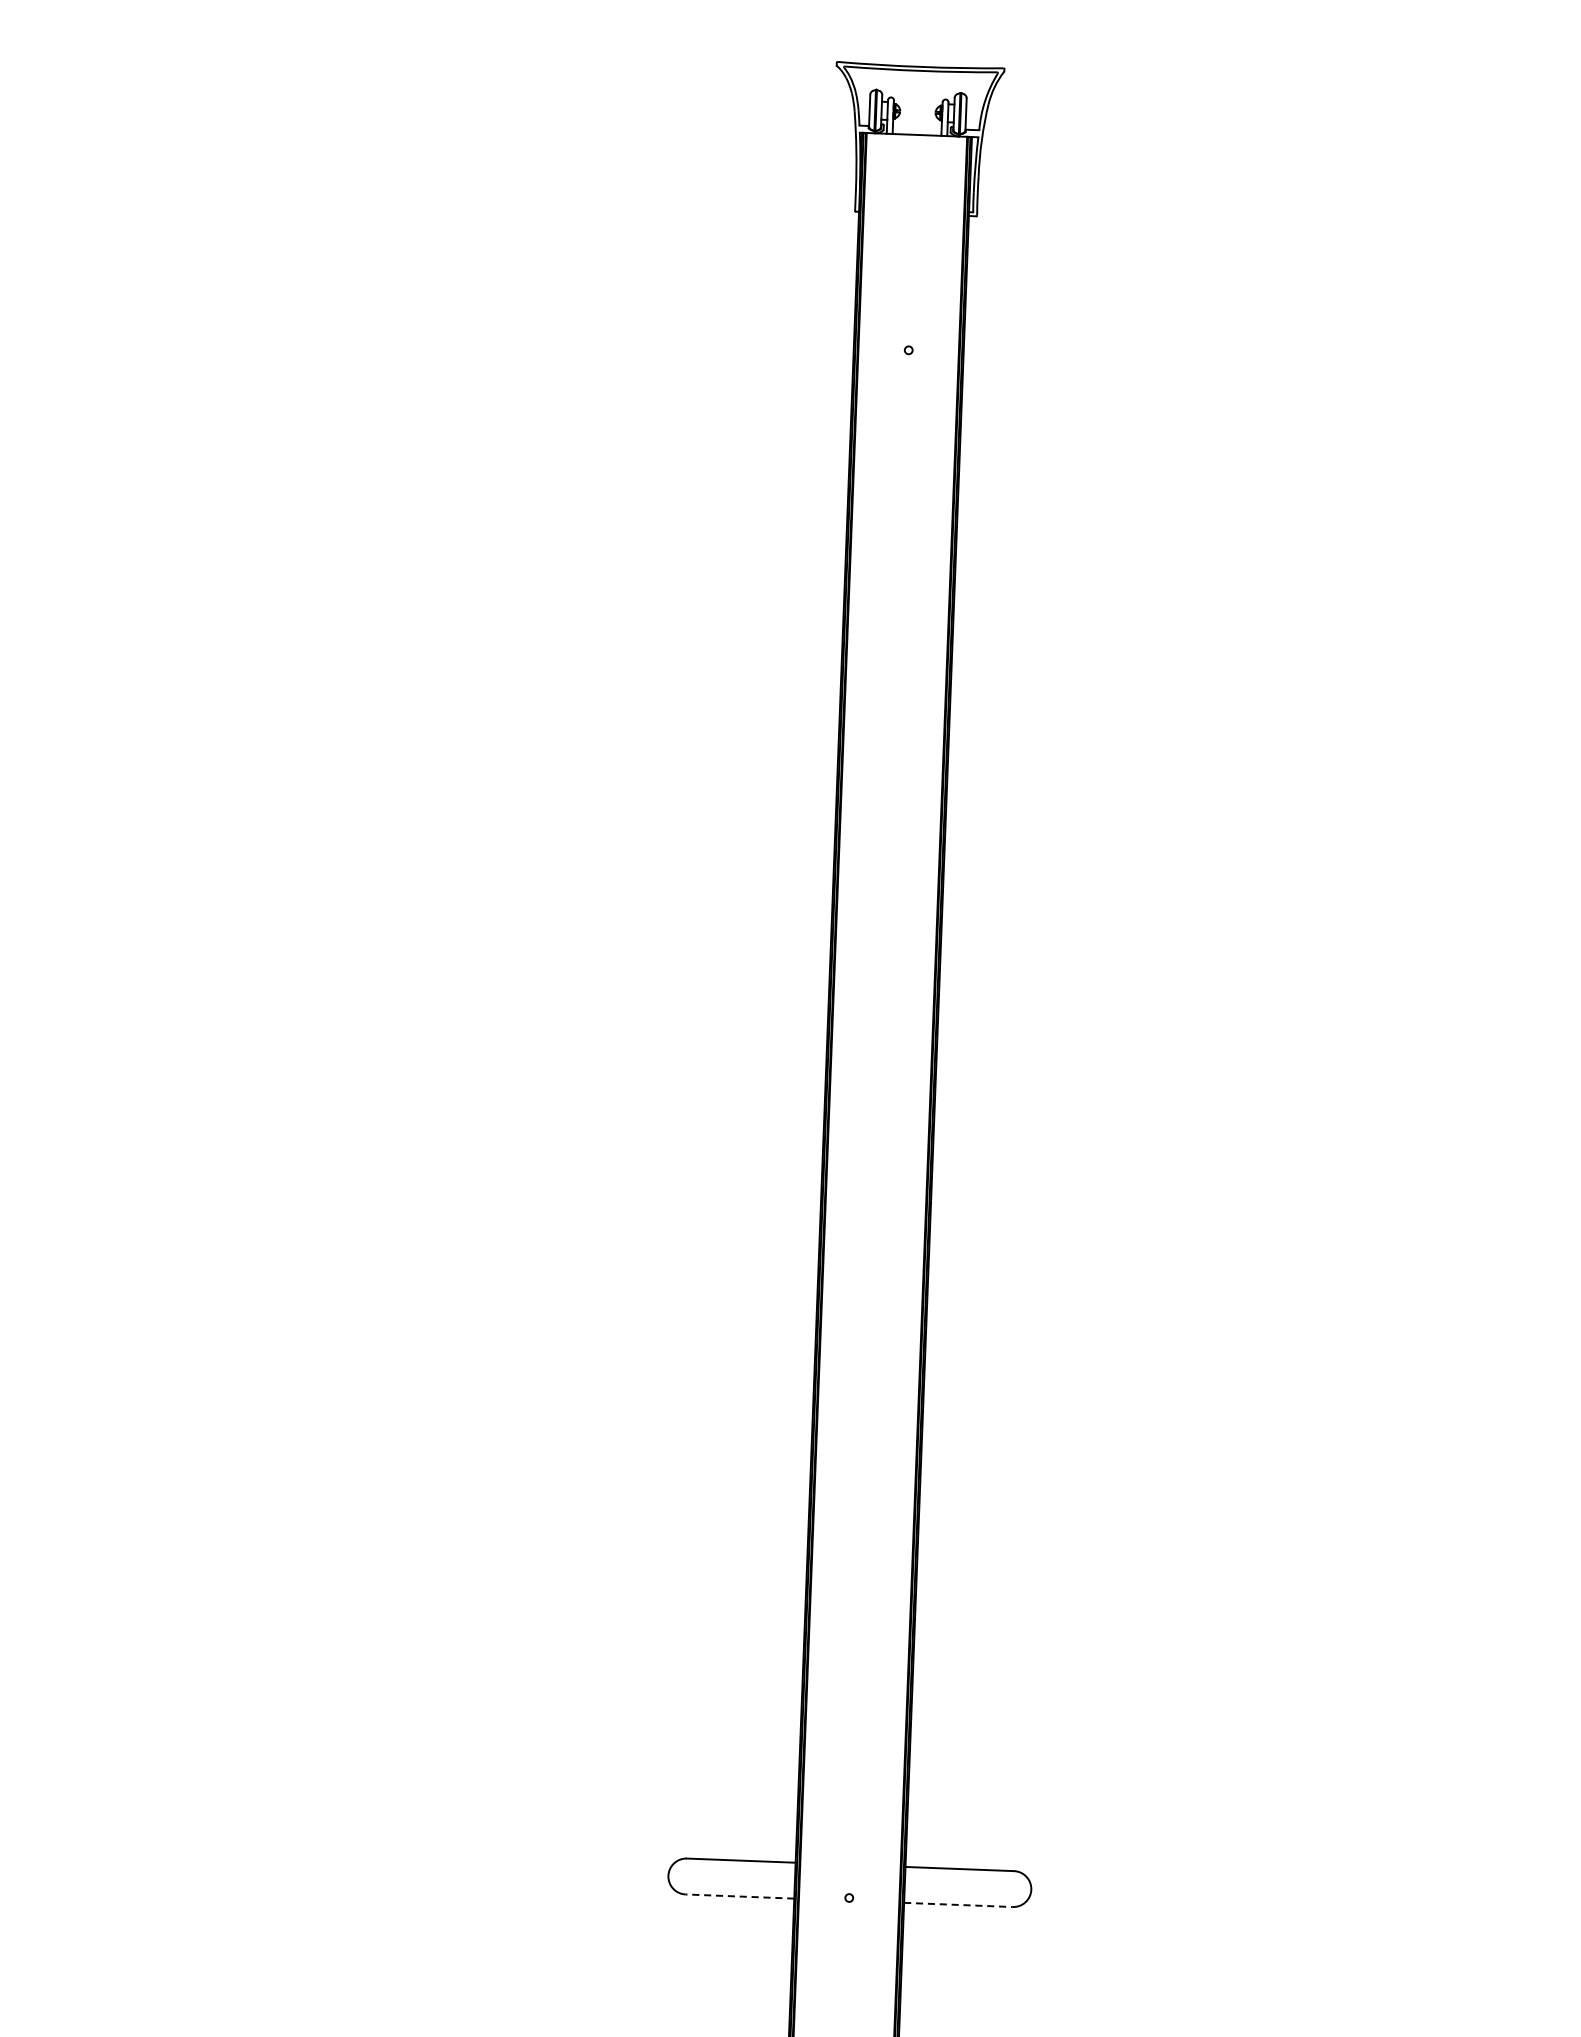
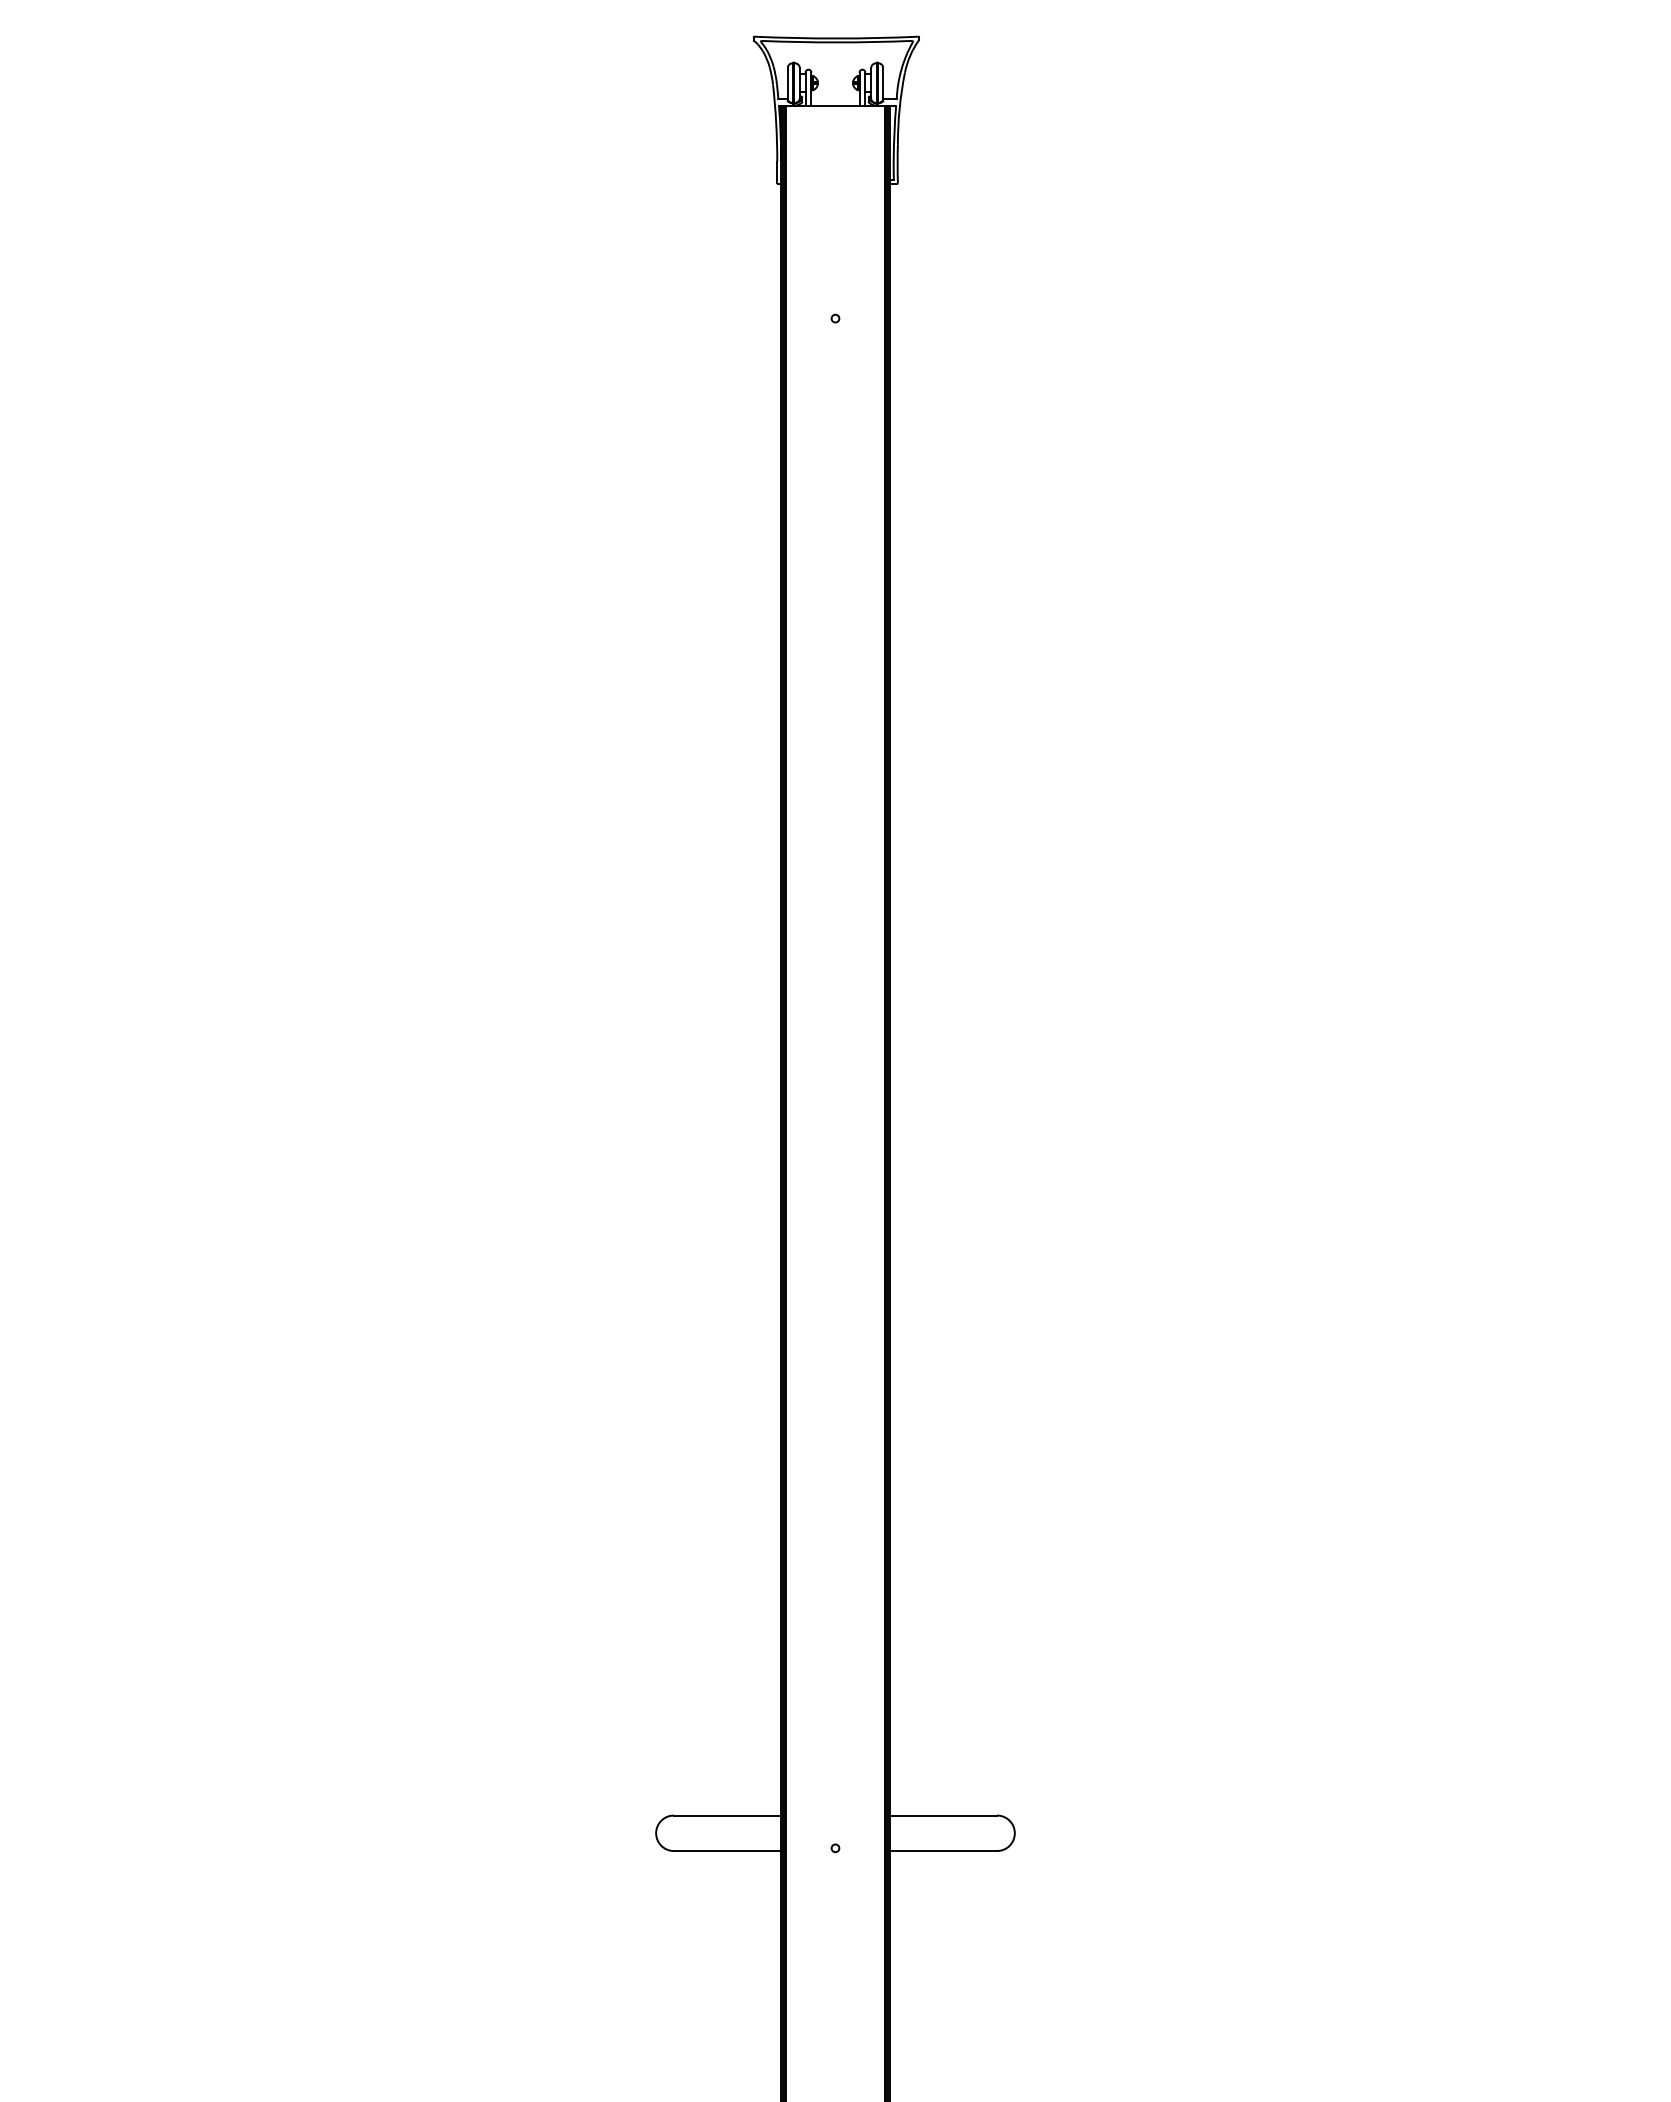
line: (739, 1897) -> (727, 1851), dashed -> solid
line: (958, 1905) -> (943, 1851), dashed -> solid

